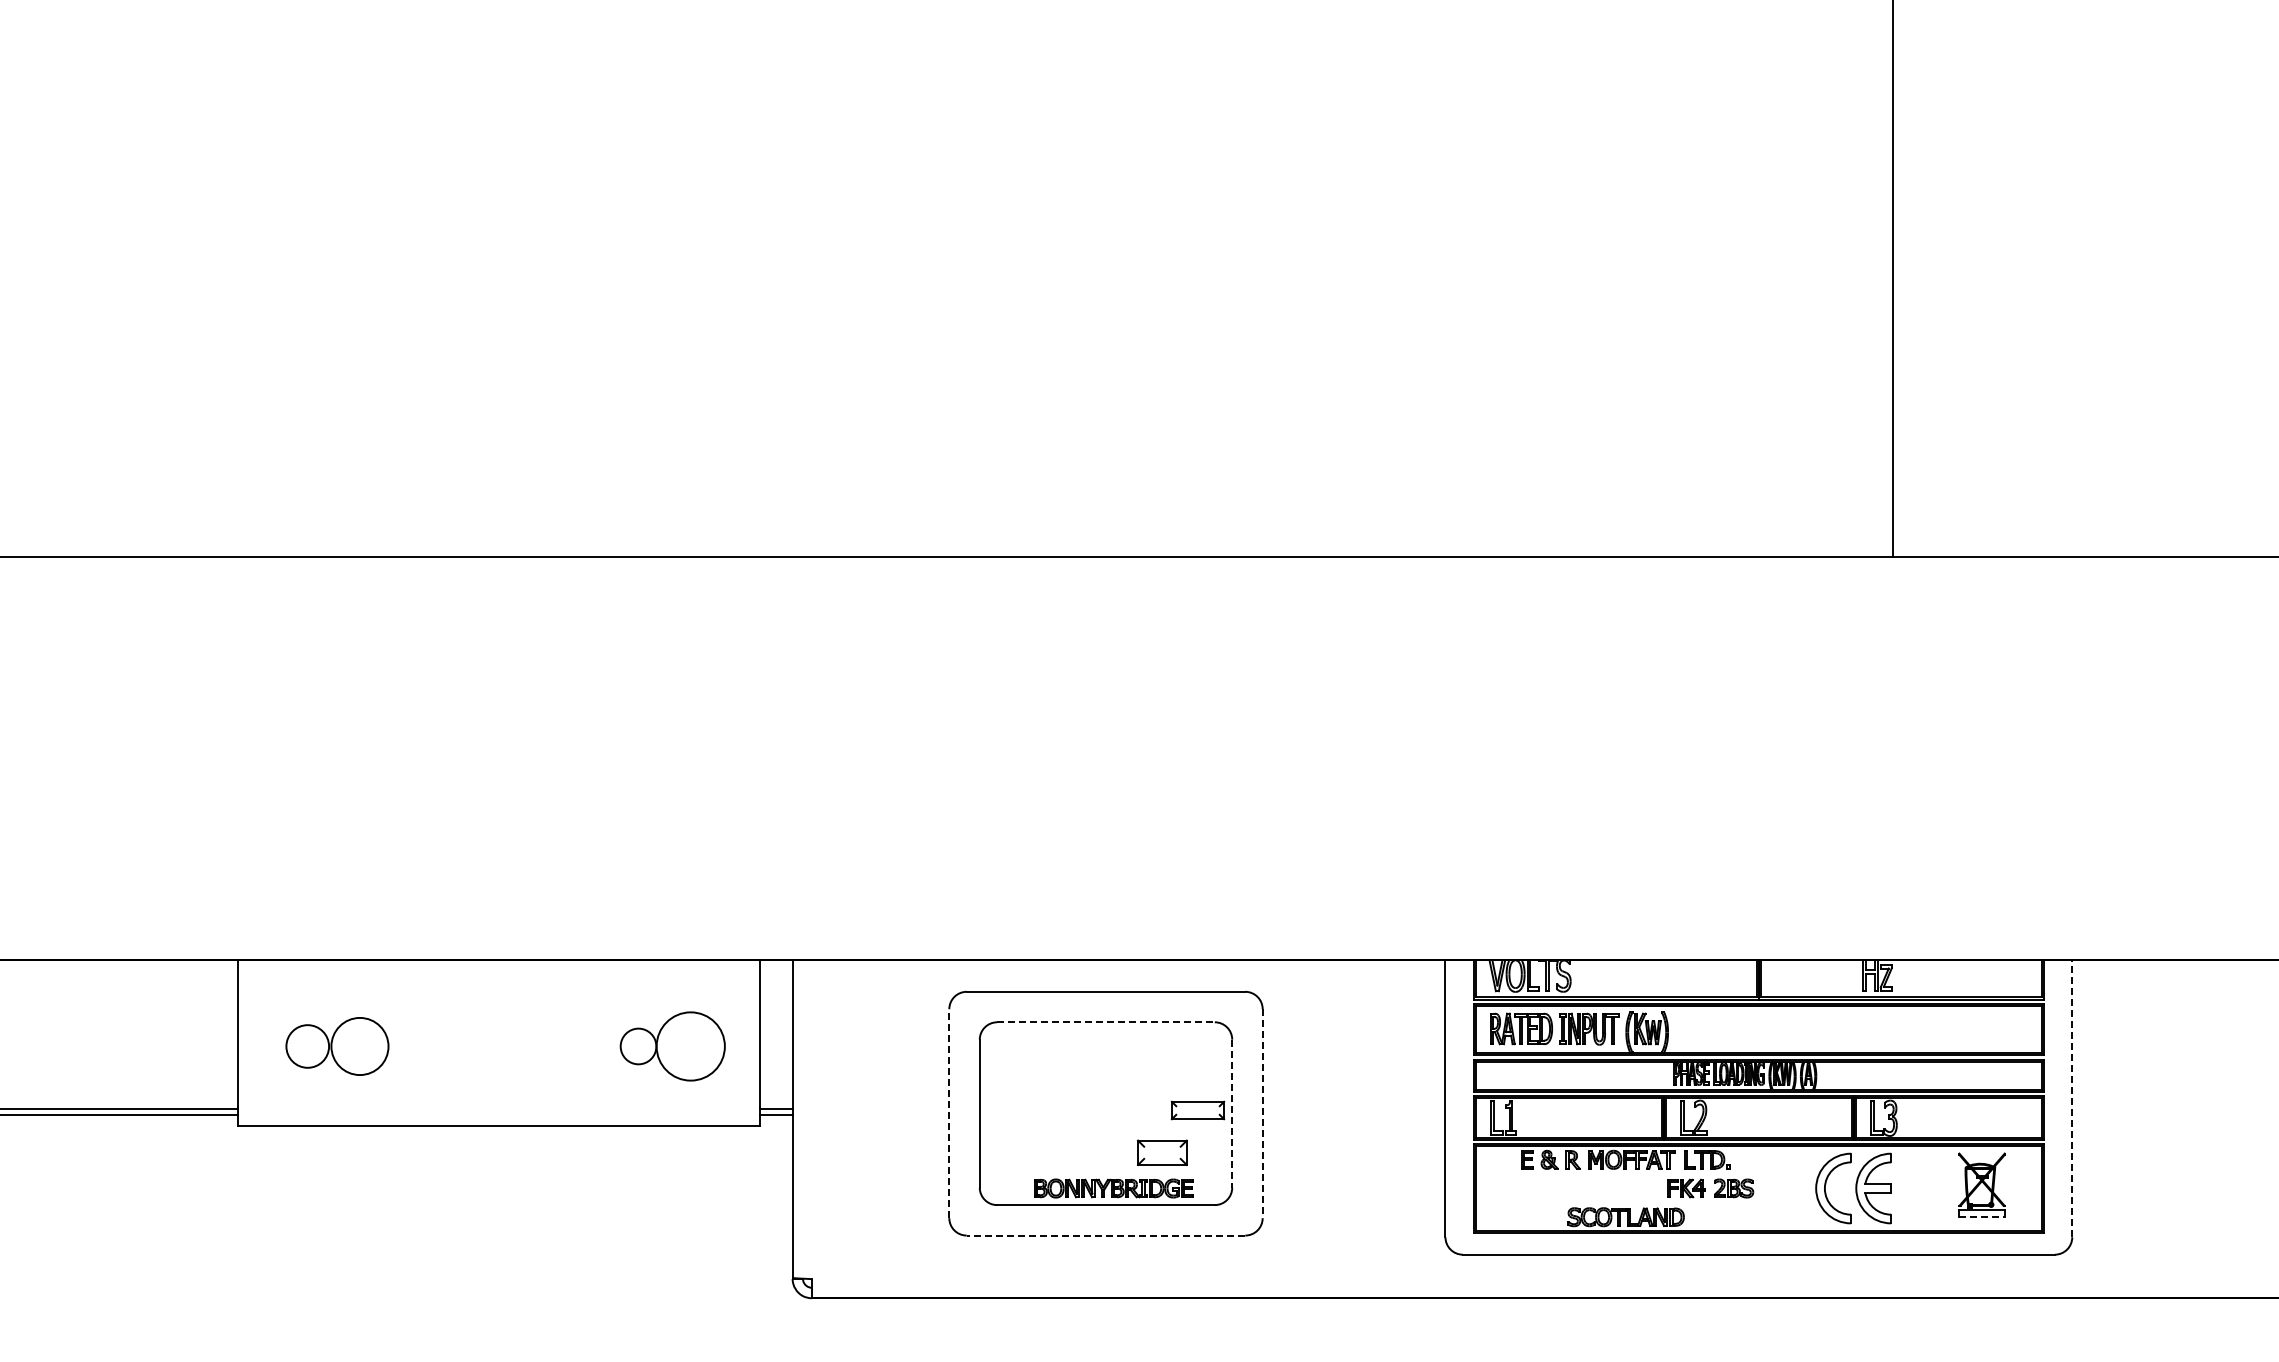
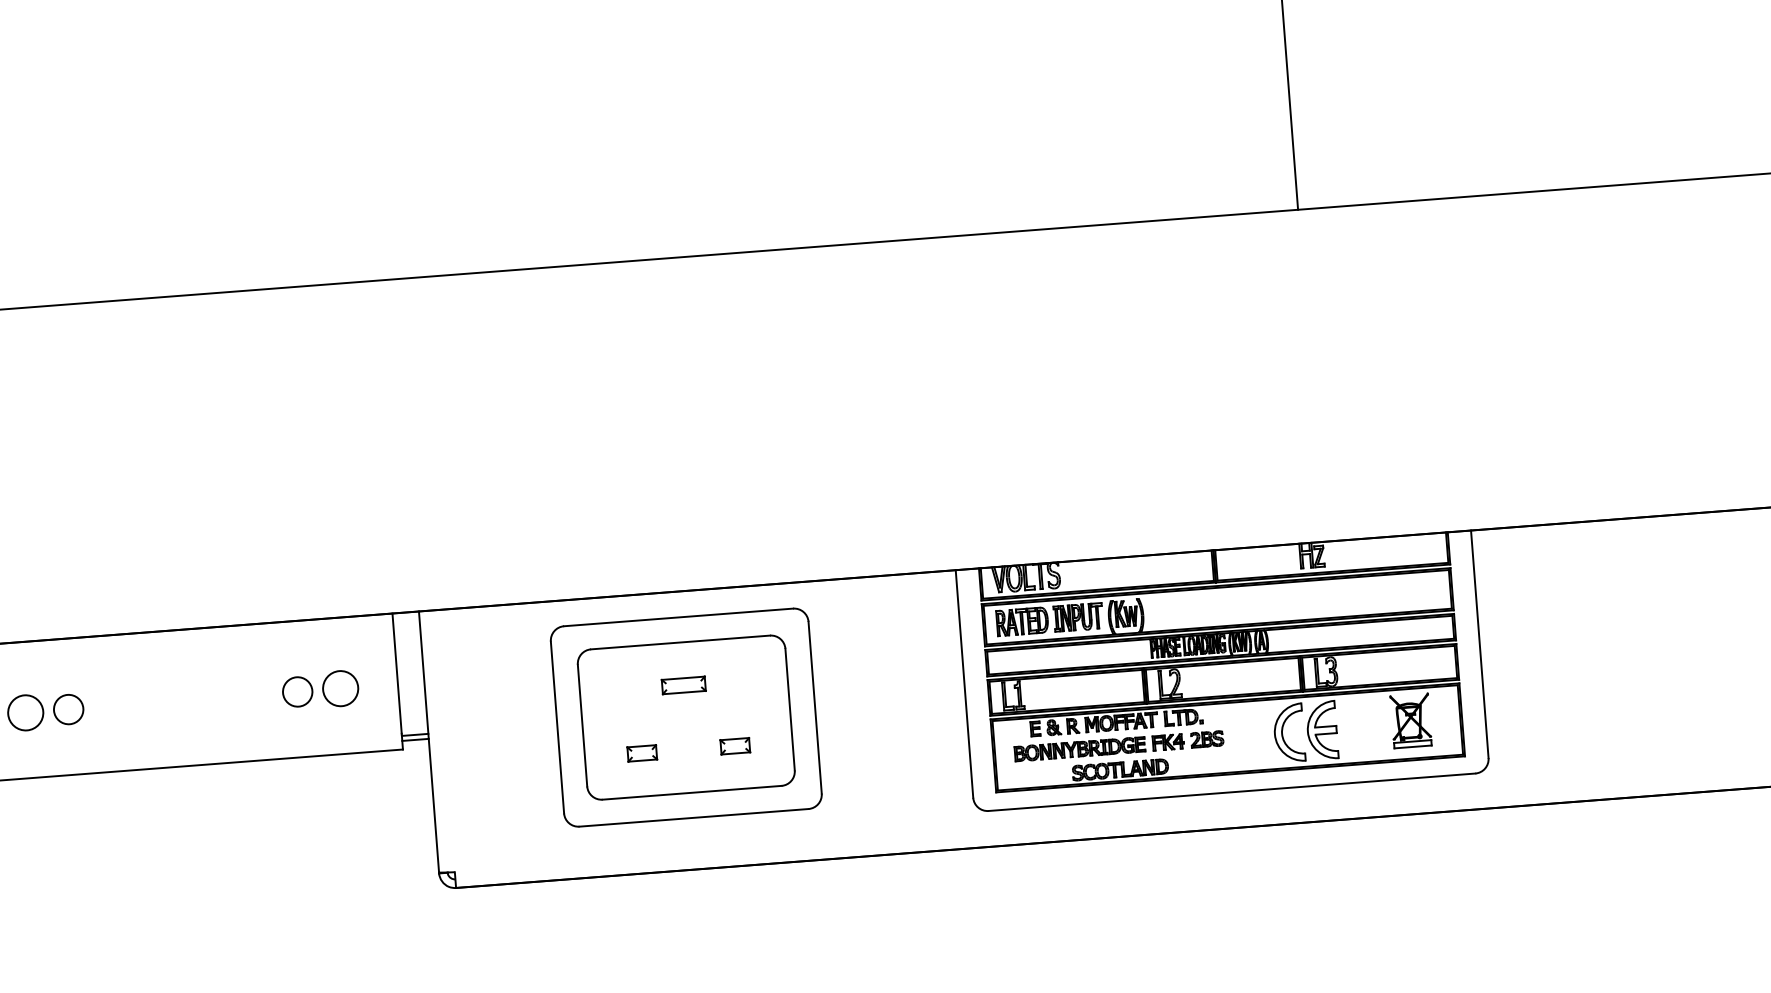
line: (1106, 1022) -> (680, 642), dashed -> solid
circle: (359, 1046) -> (68, 709), size x0.62
circle: (690, 1046) -> (340, 688), size x0.62
line: (2072, 1098) -> (1479, 644), dashed -> solid
part: (1197, 1110) -> (683, 685), moved
line: (949, 1113) -> (557, 727), dashed -> solid
line: (1232, 1113) -> (790, 709), dashed -> solid
line: (1262, 1114) -> (815, 708), dashed -> solid
part: (1049, 1152) -> (642, 753), added
part: (1162, 1152) -> (735, 745), size x0.71
part: (1113, 1188) -> (1079, 749), moved
line: (1982, 1216) -> (1413, 746), dashed -> solid
line: (1105, 1235) -> (693, 817), dashed -> solid

